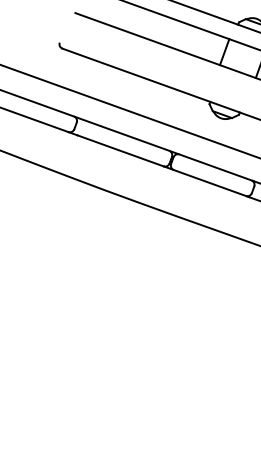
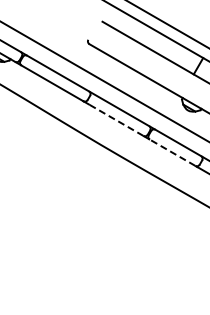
line: (119, 150) -> (115, 119), solid -> dashed
line: (209, 182) -> (172, 152), solid -> dashed

